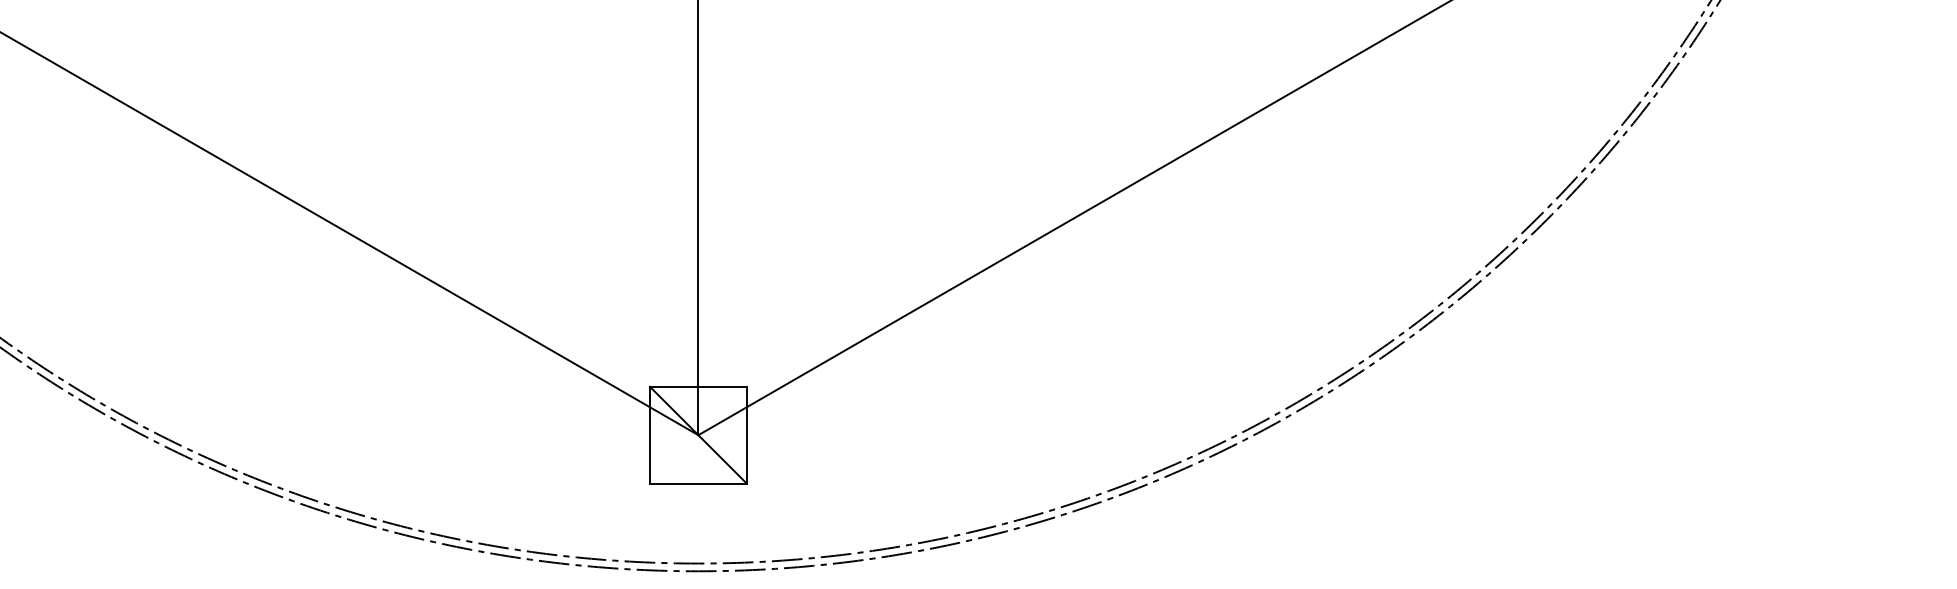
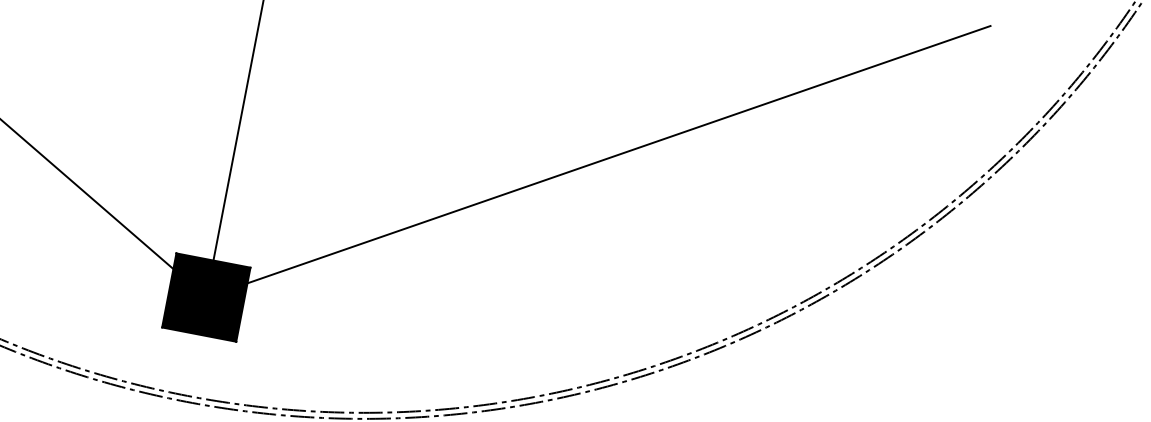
fill: (698, 434) -> (206, 297), added

